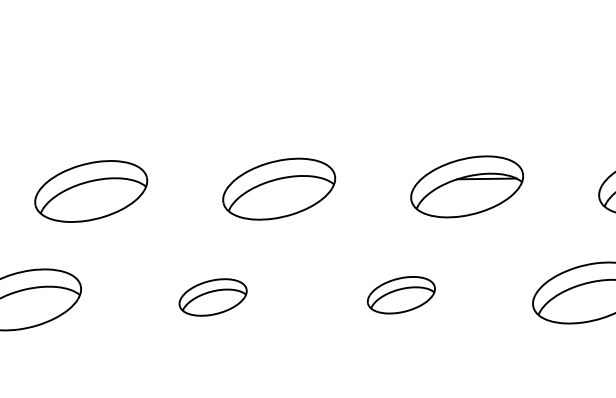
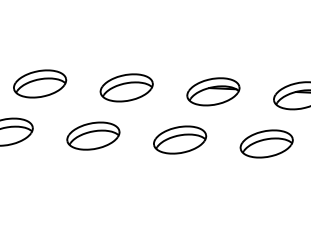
part: (401, 294) -> (180, 139), size x1.67
part: (213, 296) -> (93, 135), size x1.67

